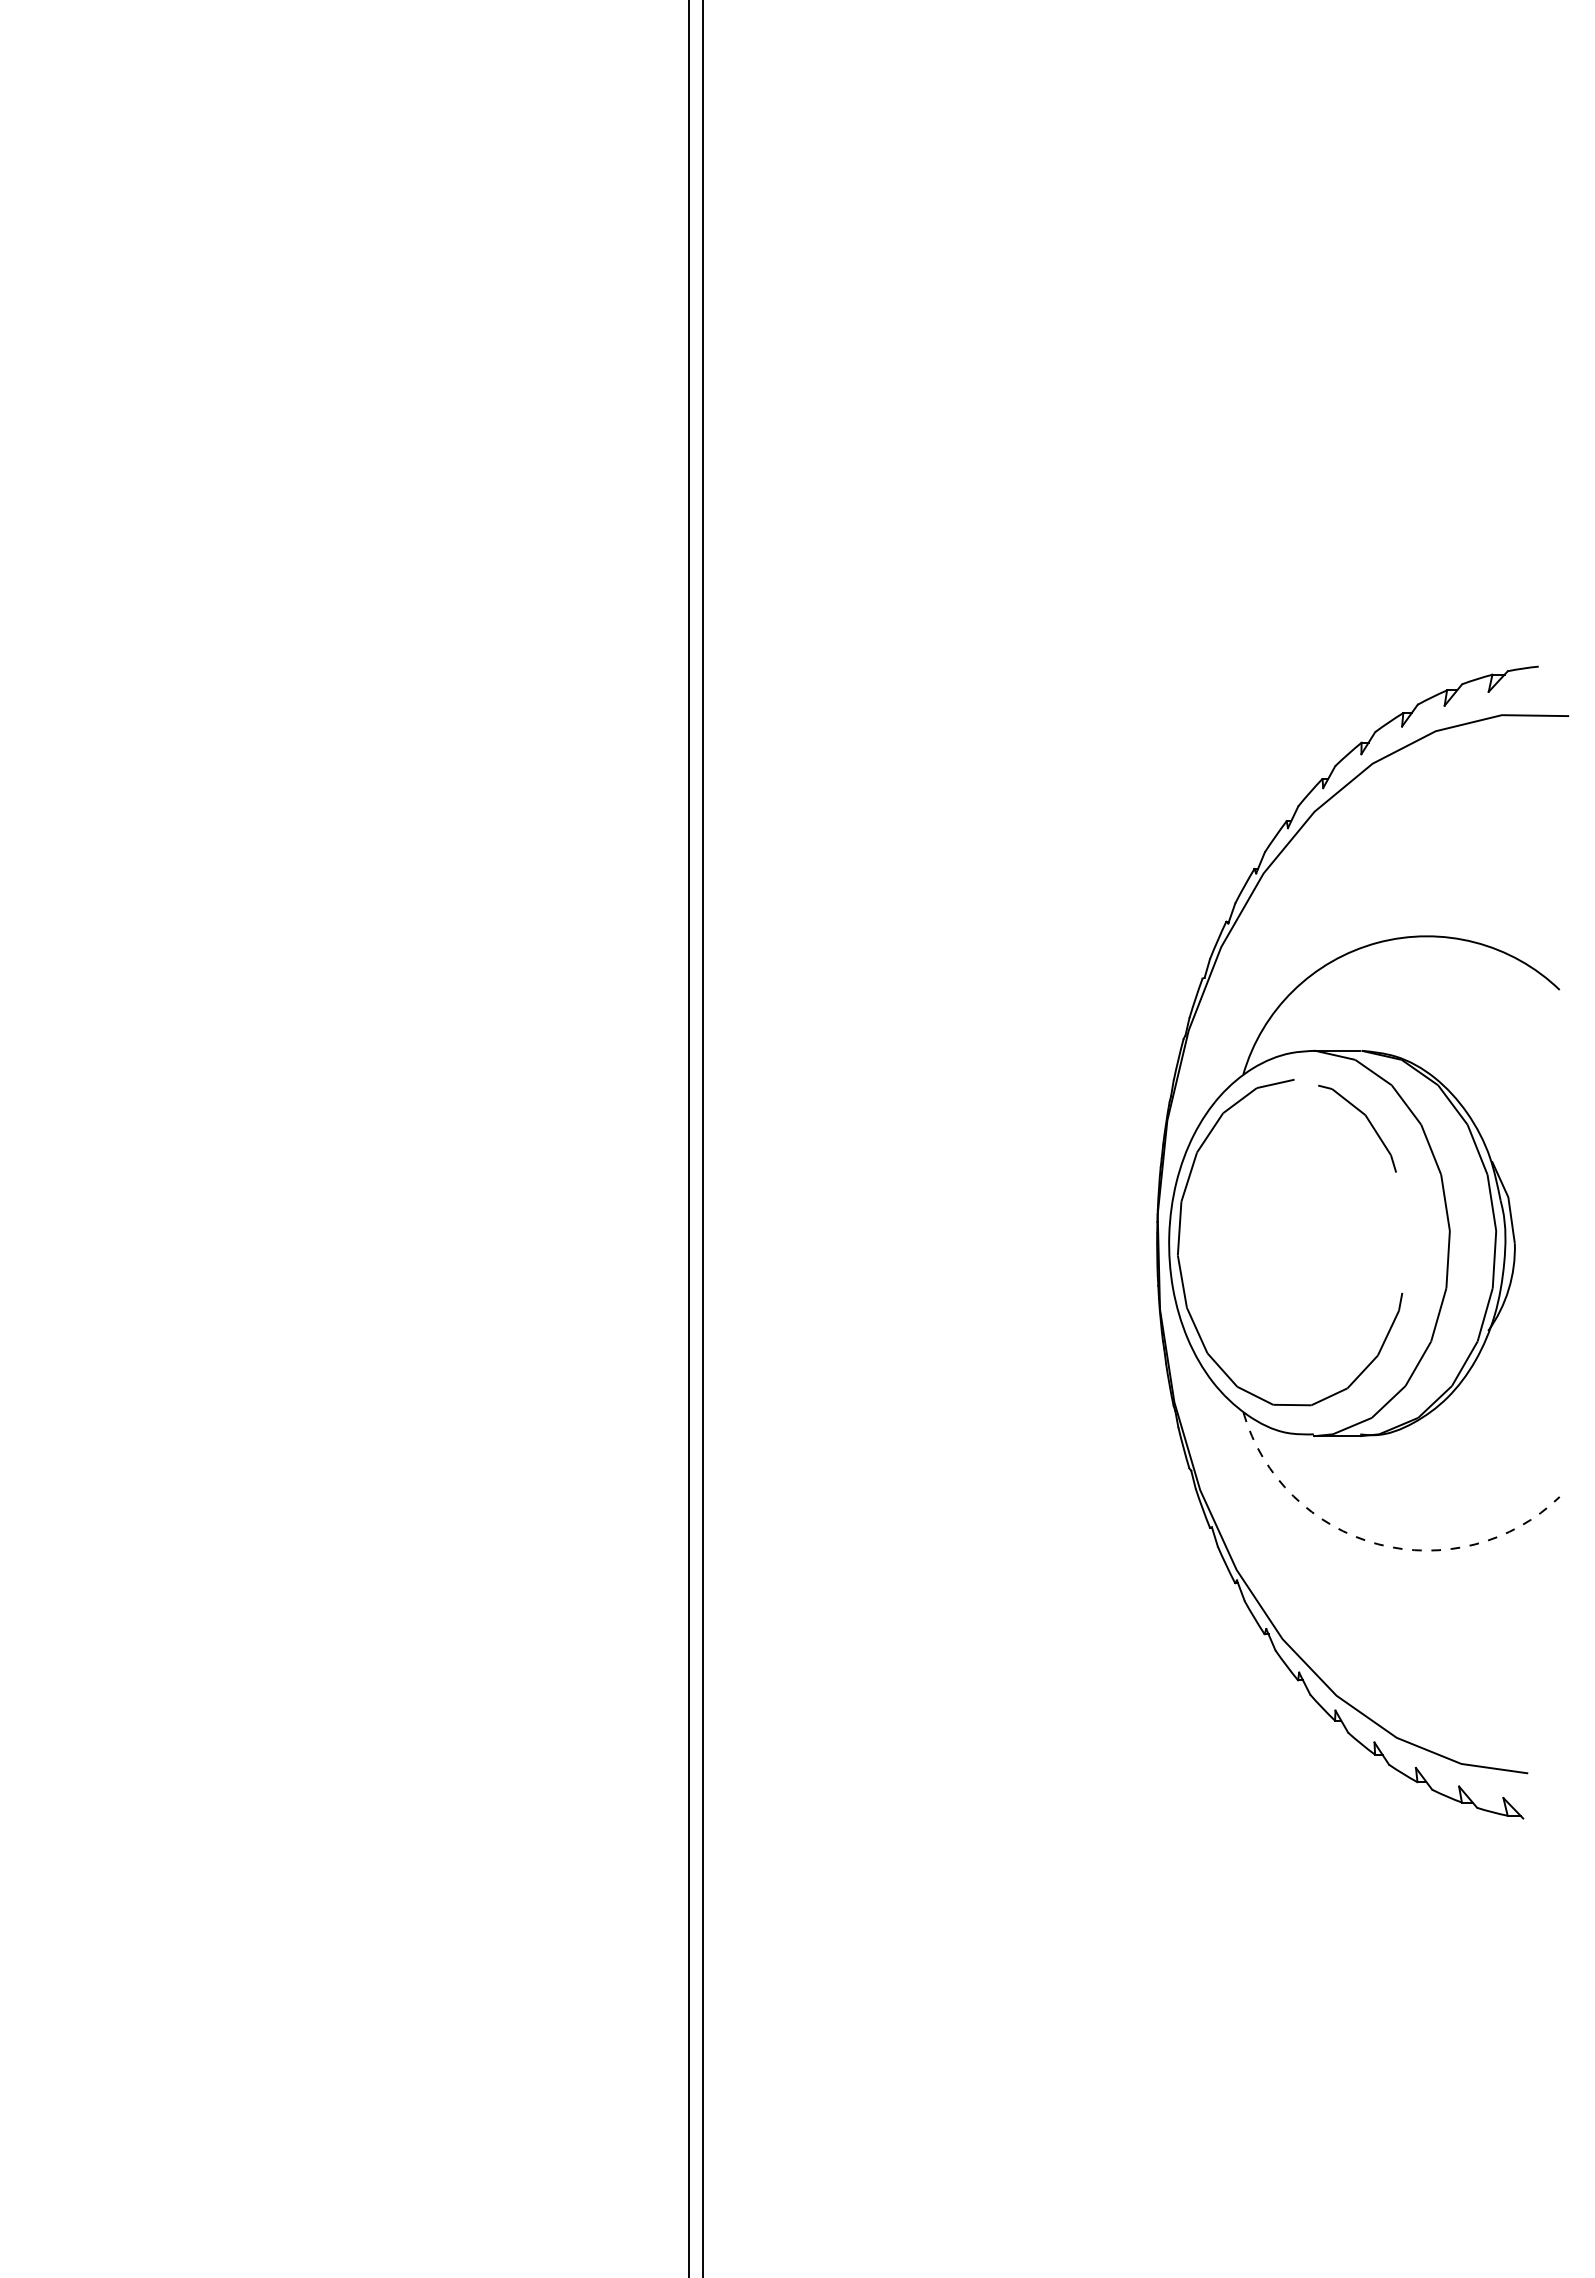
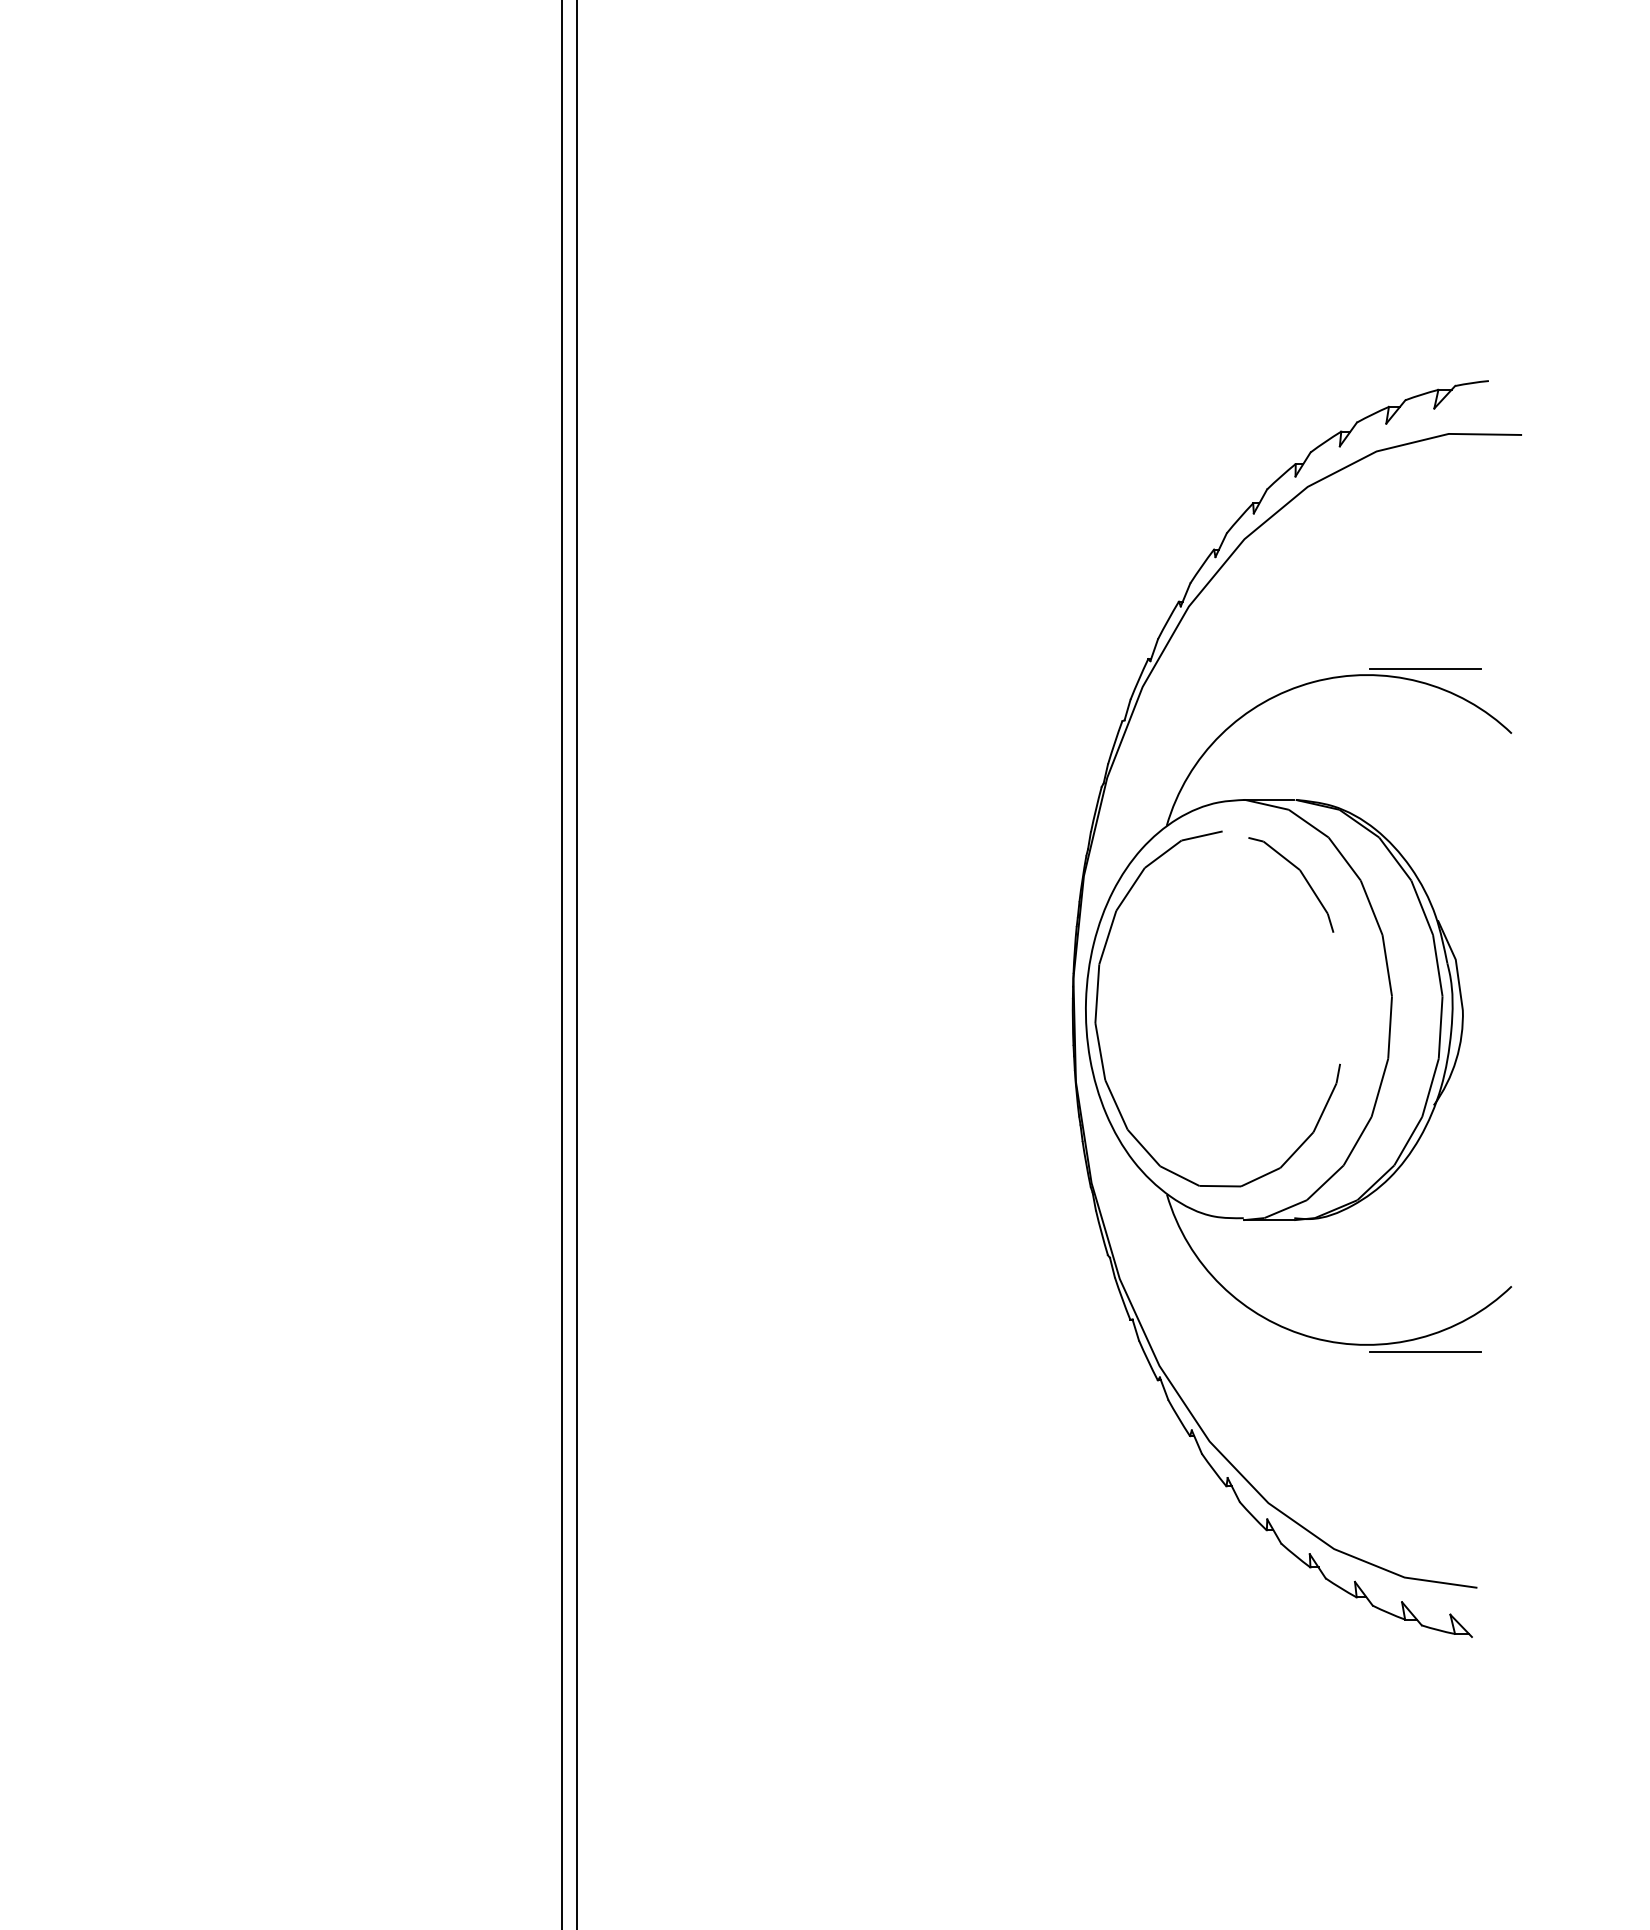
line: (1480, 930) -> (1425, 668), added
arc: (1377, 1544) -> (1313, 1338), dashed -> solid
line: (1480, 1556) -> (1425, 1351), added

